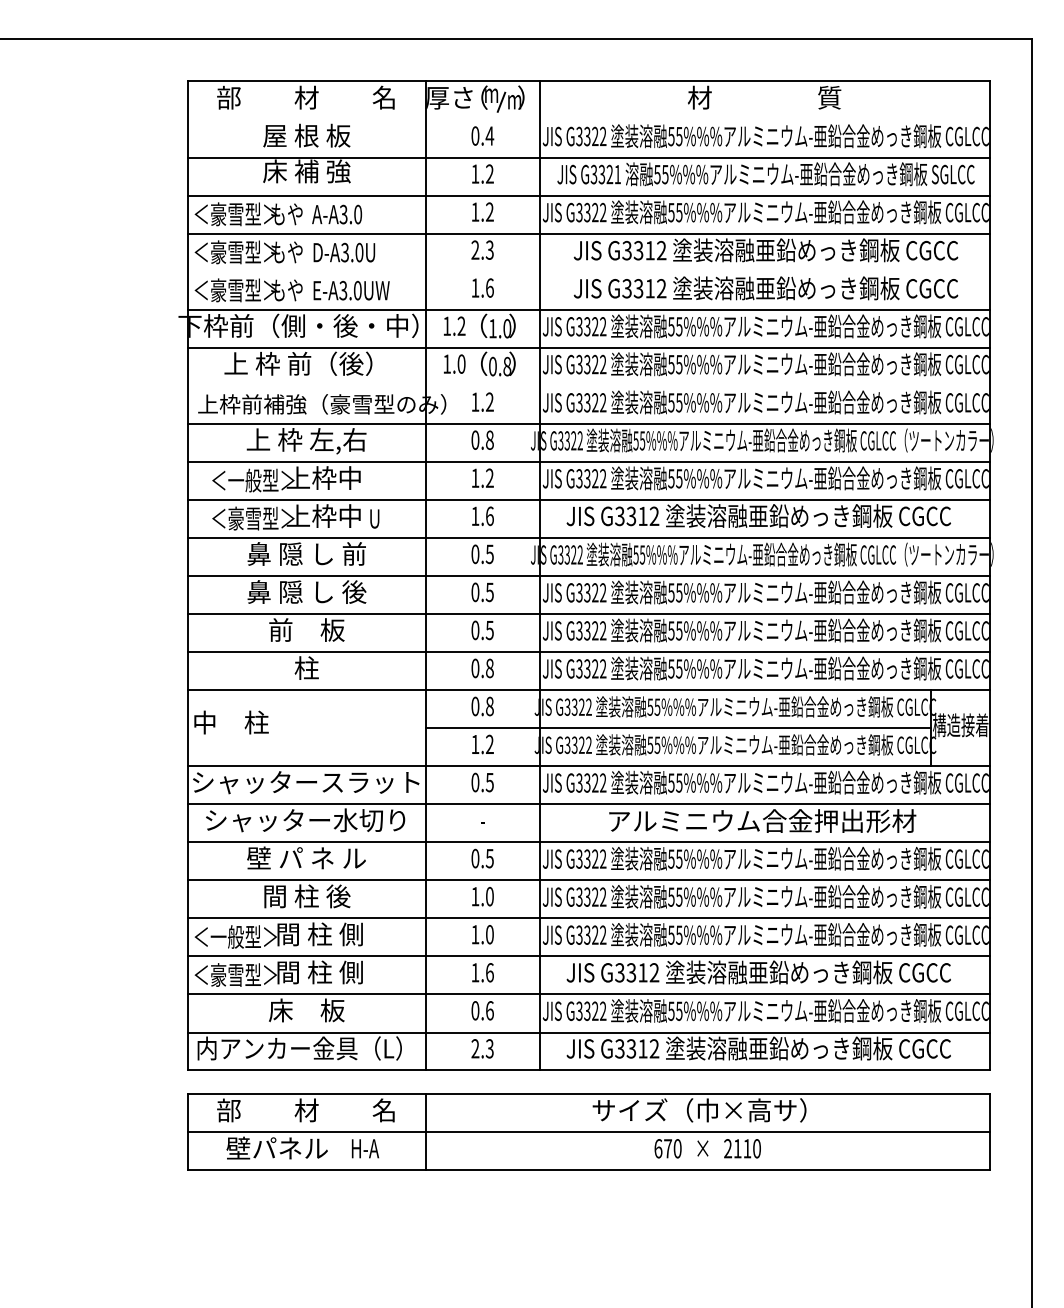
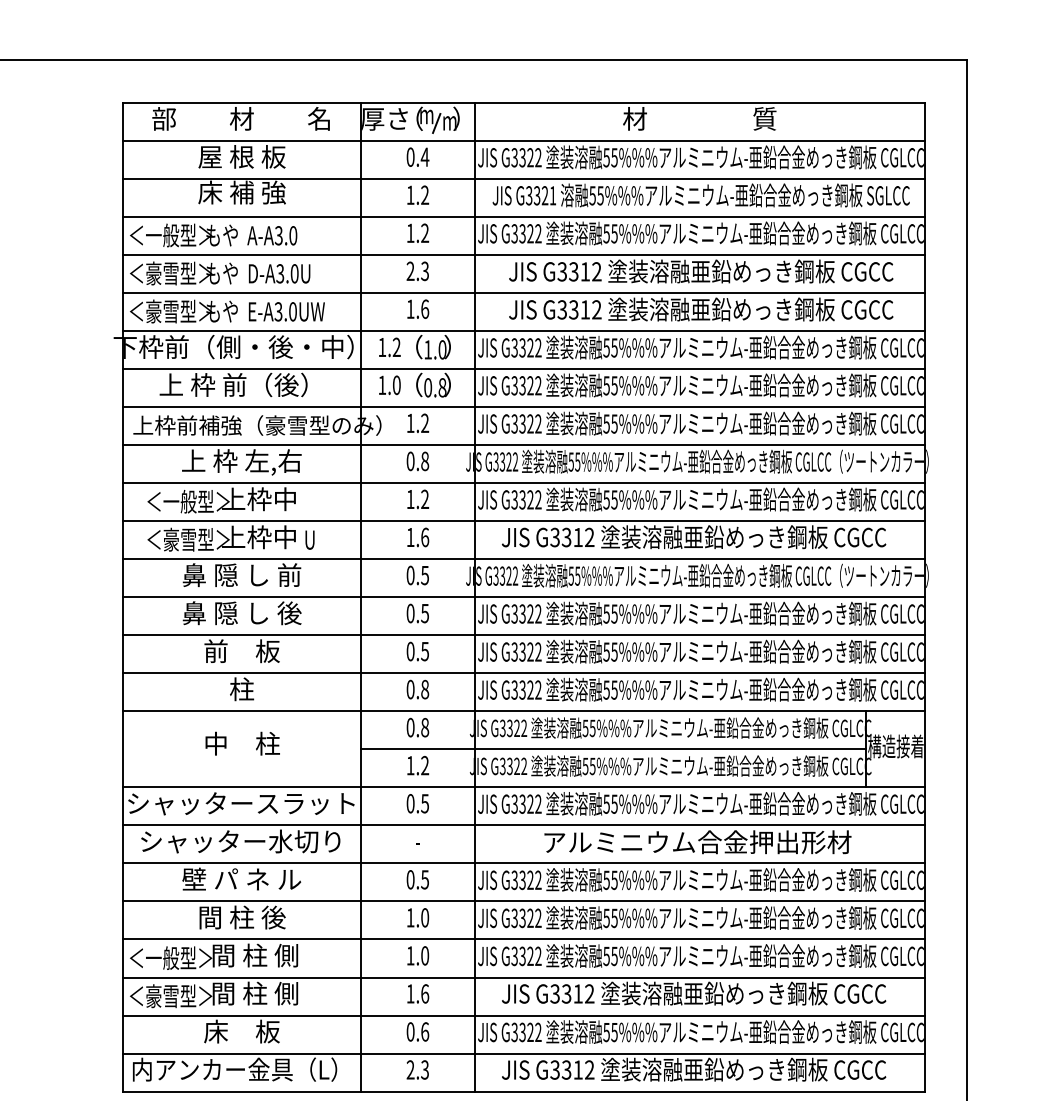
line: (588, 119) -> (523, 140), added
text: (226, 214) -> (161, 235), ＜豪雪型＞ -> ＜一般型＞
line: (588, 271) -> (523, 292), added
line: (588, 385) -> (523, 406), added
text: (231, 722) -> (242, 743), moved

